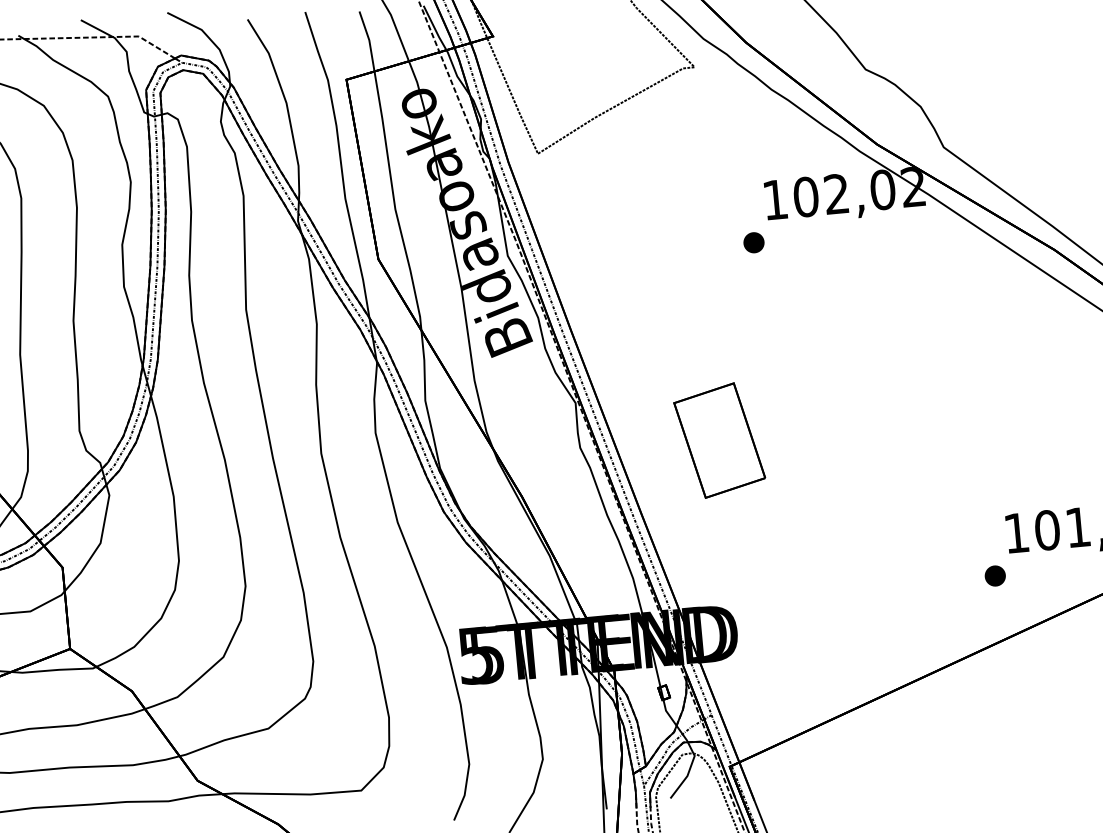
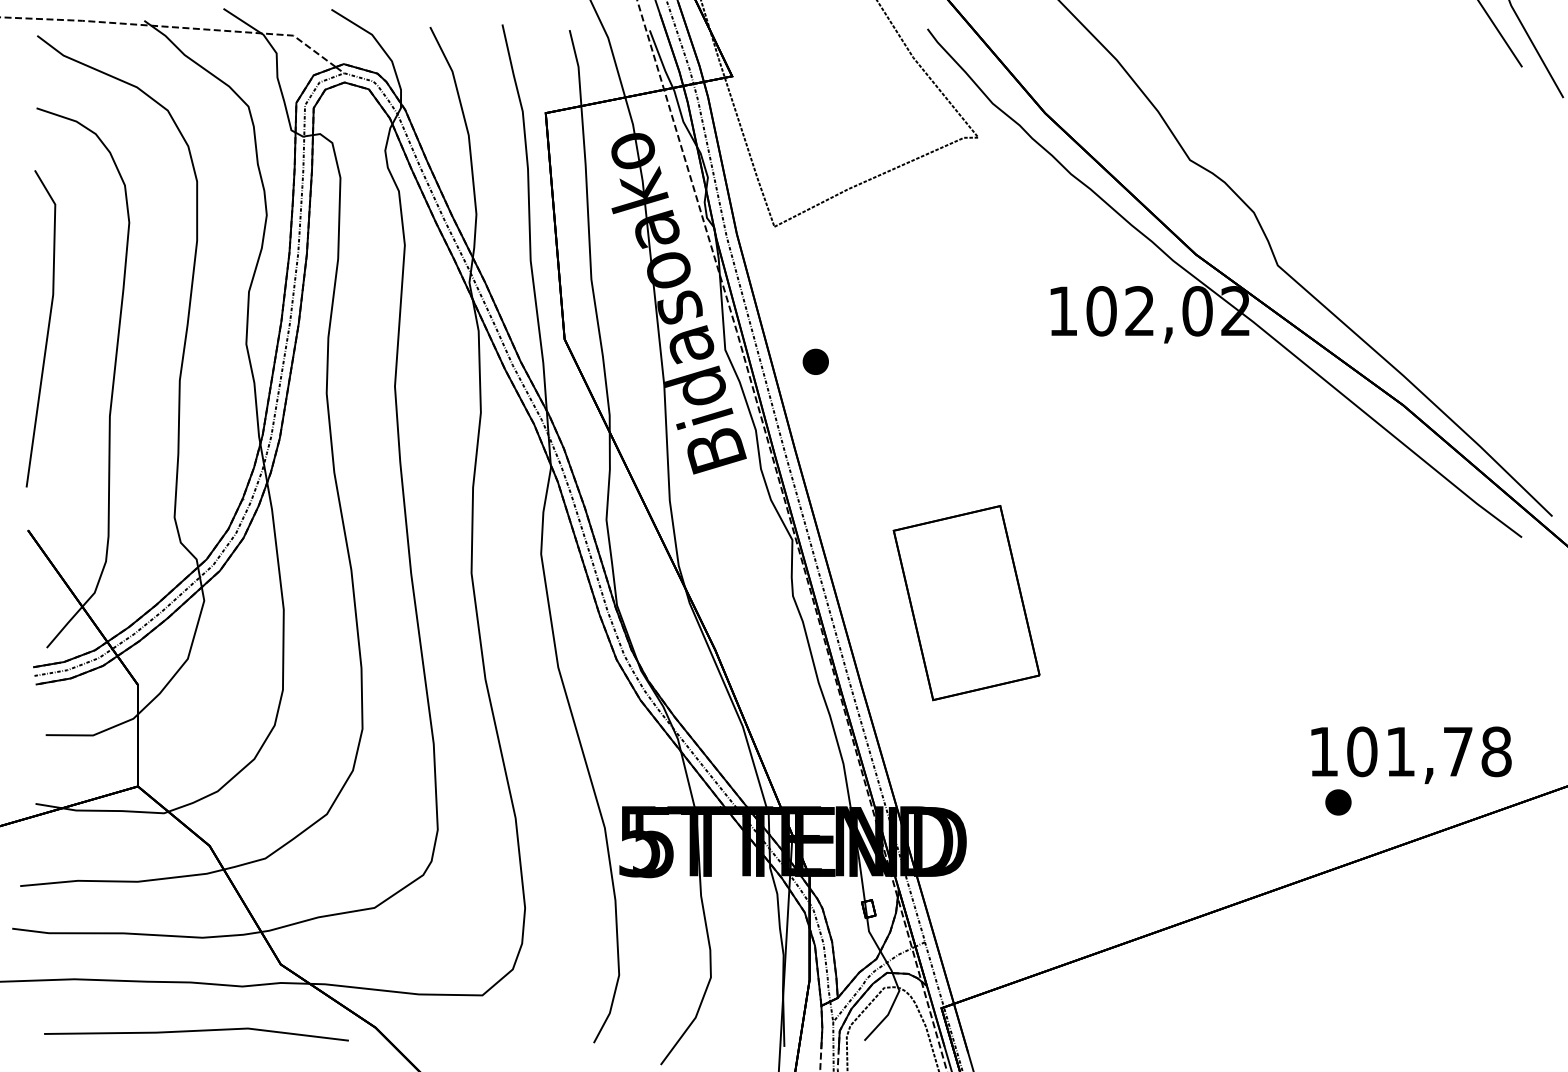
part: (753, 242) -> (815, 361), moved
part: (719, 440) -> (966, 602), size x1.4
part: (995, 576) -> (1338, 802), moved

